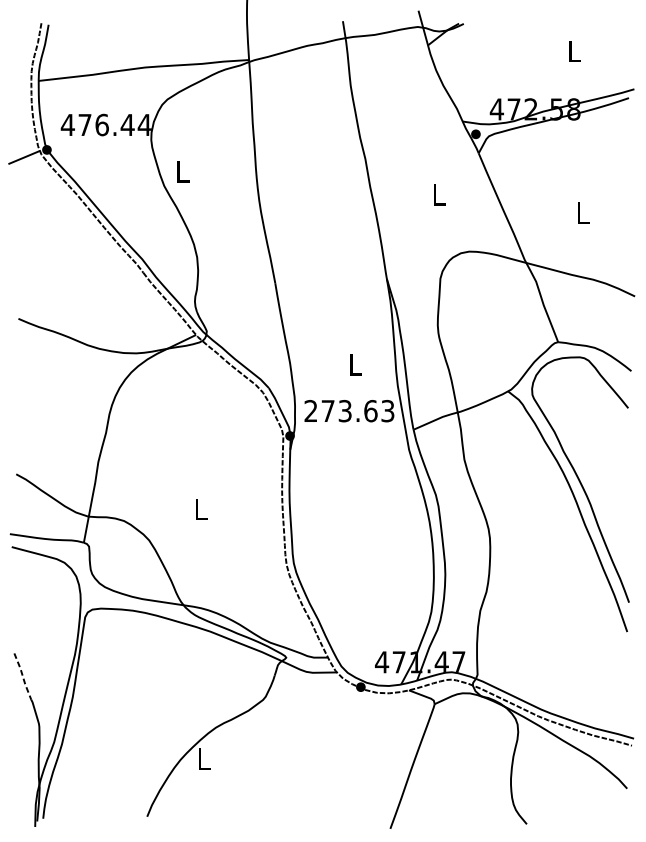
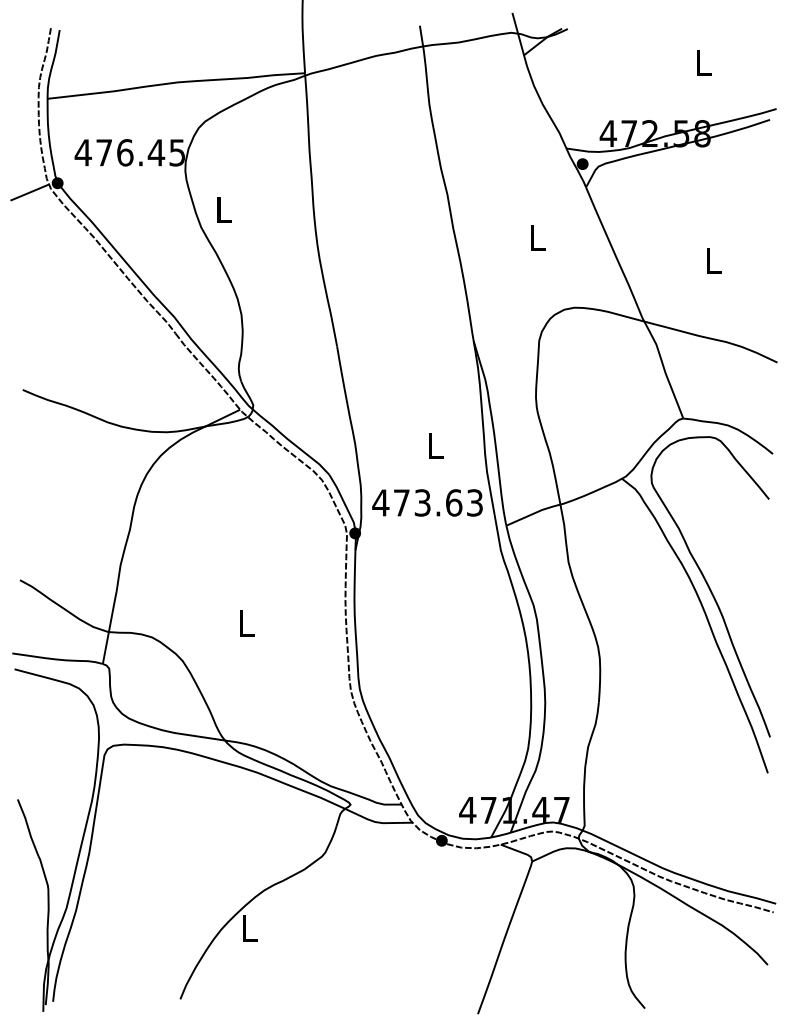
text: (144, 124) -> (176, 152), 476.44 -> 476.45
text: (310, 410) -> (380, 502), 273.63 -> 473.63
line: (23, 677) -> (28, 828), dashed -> solid

